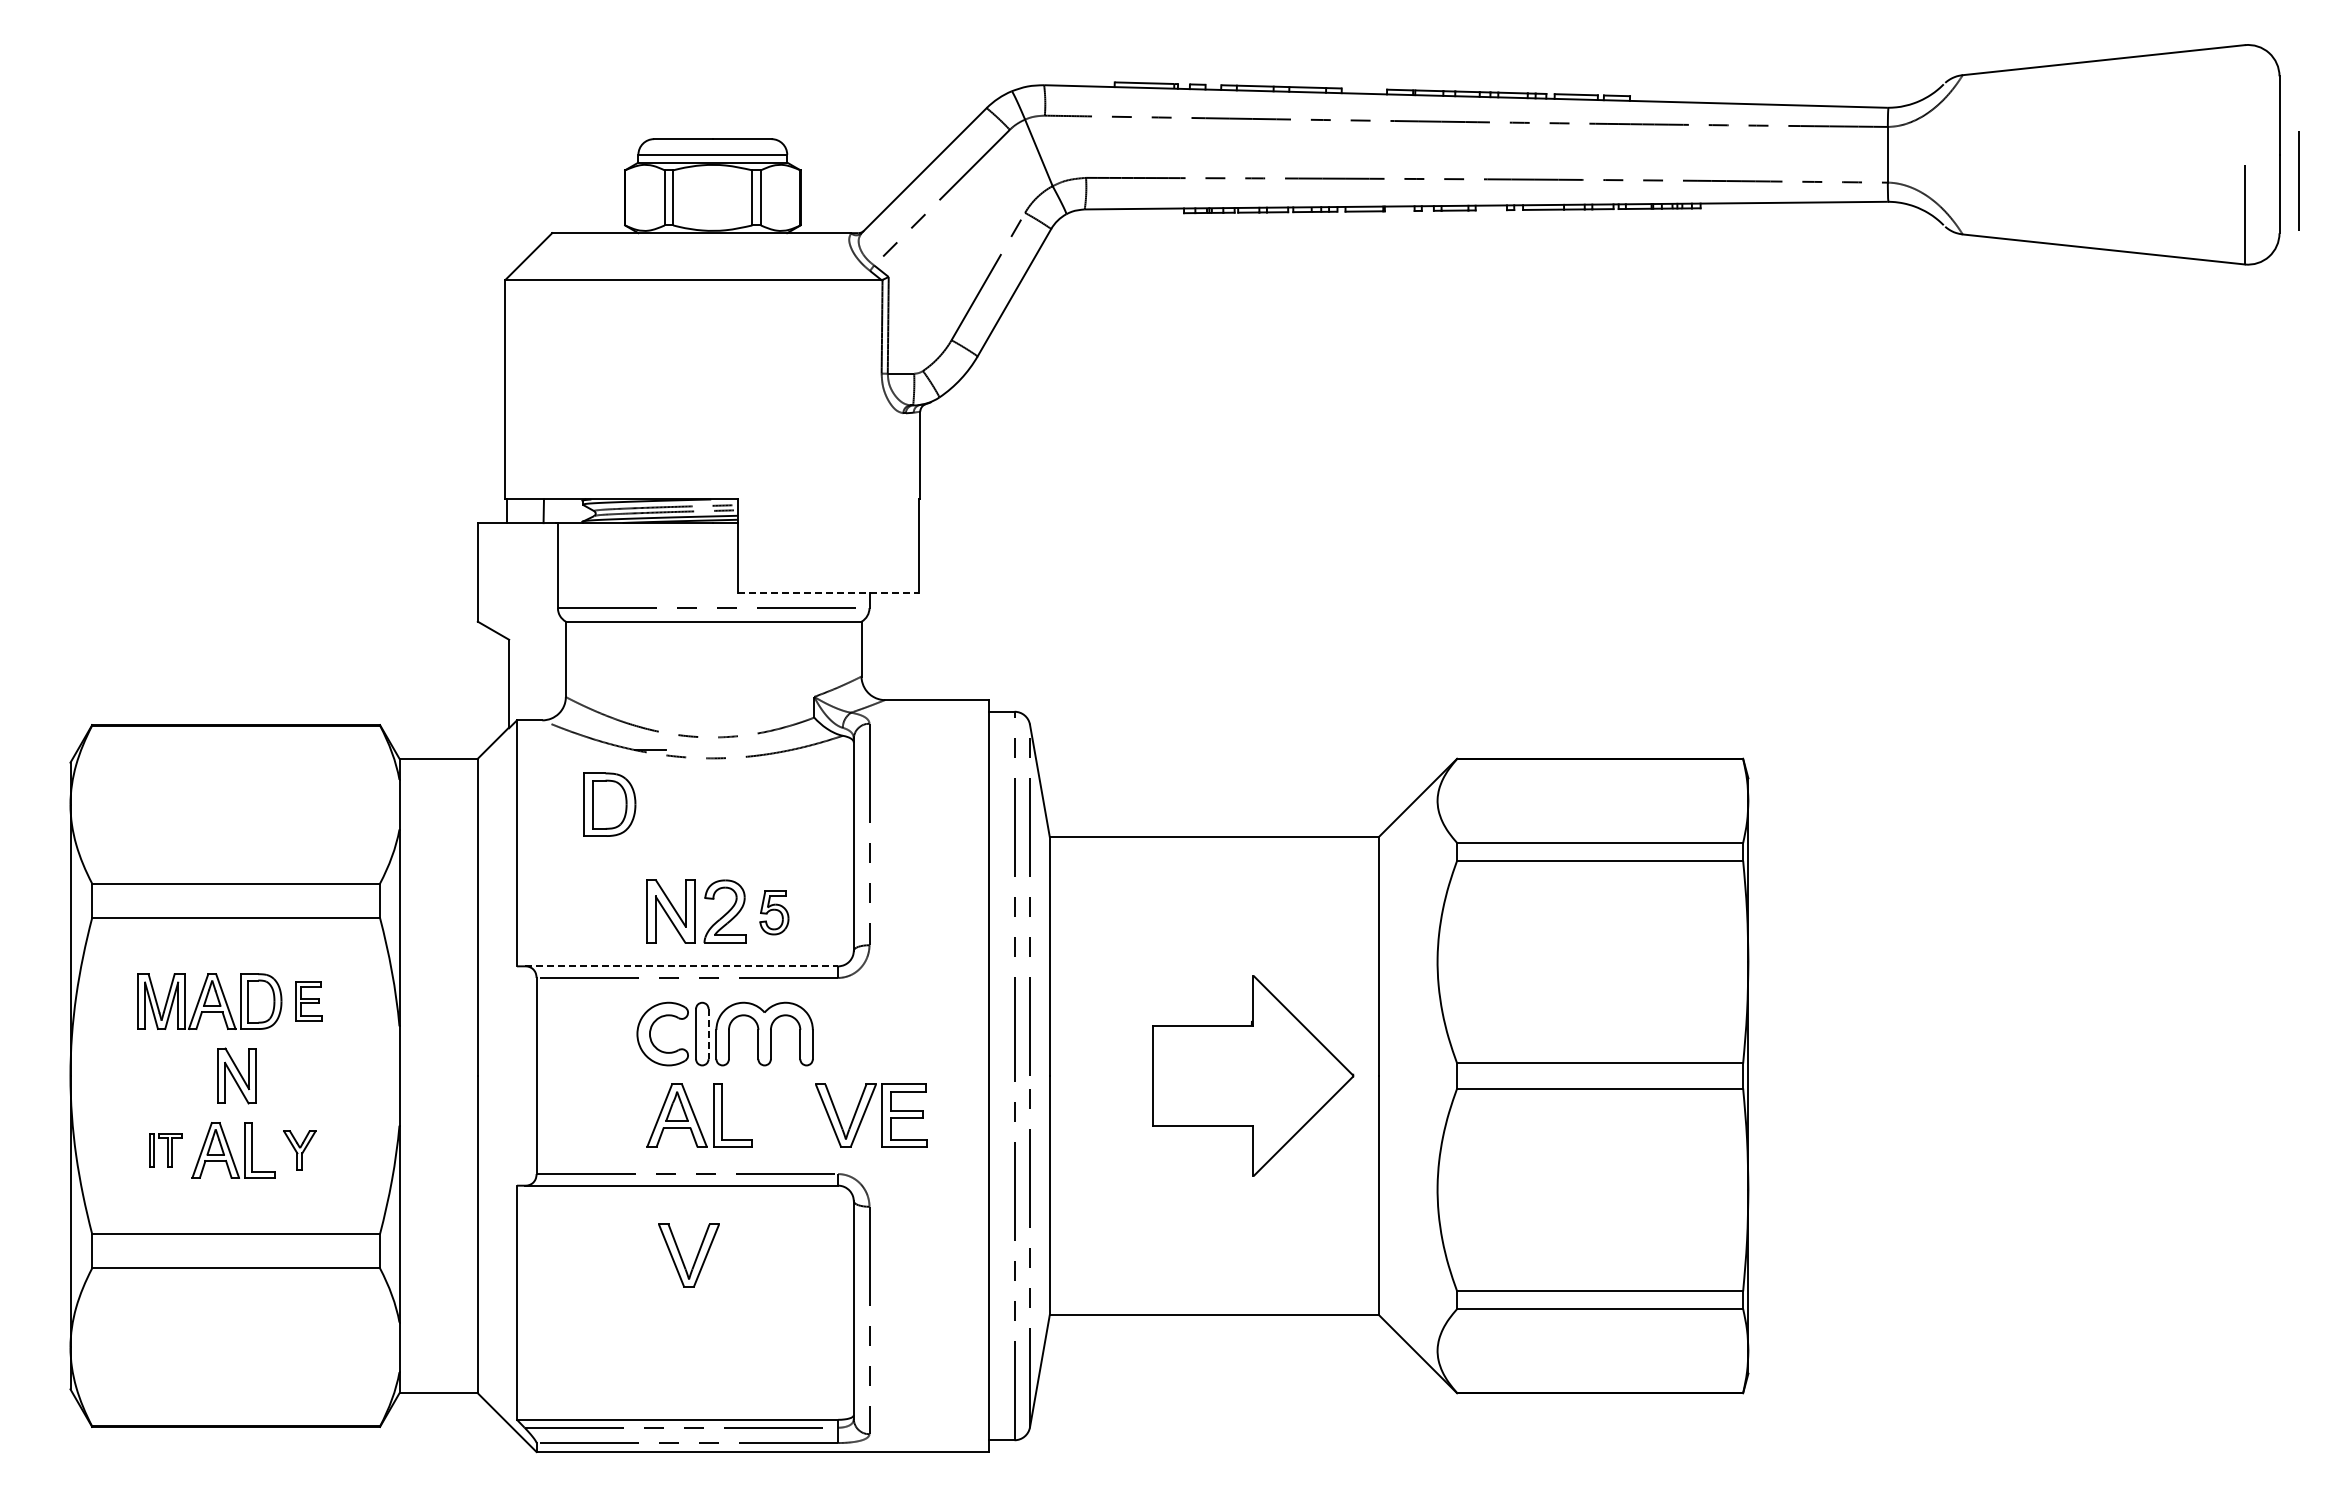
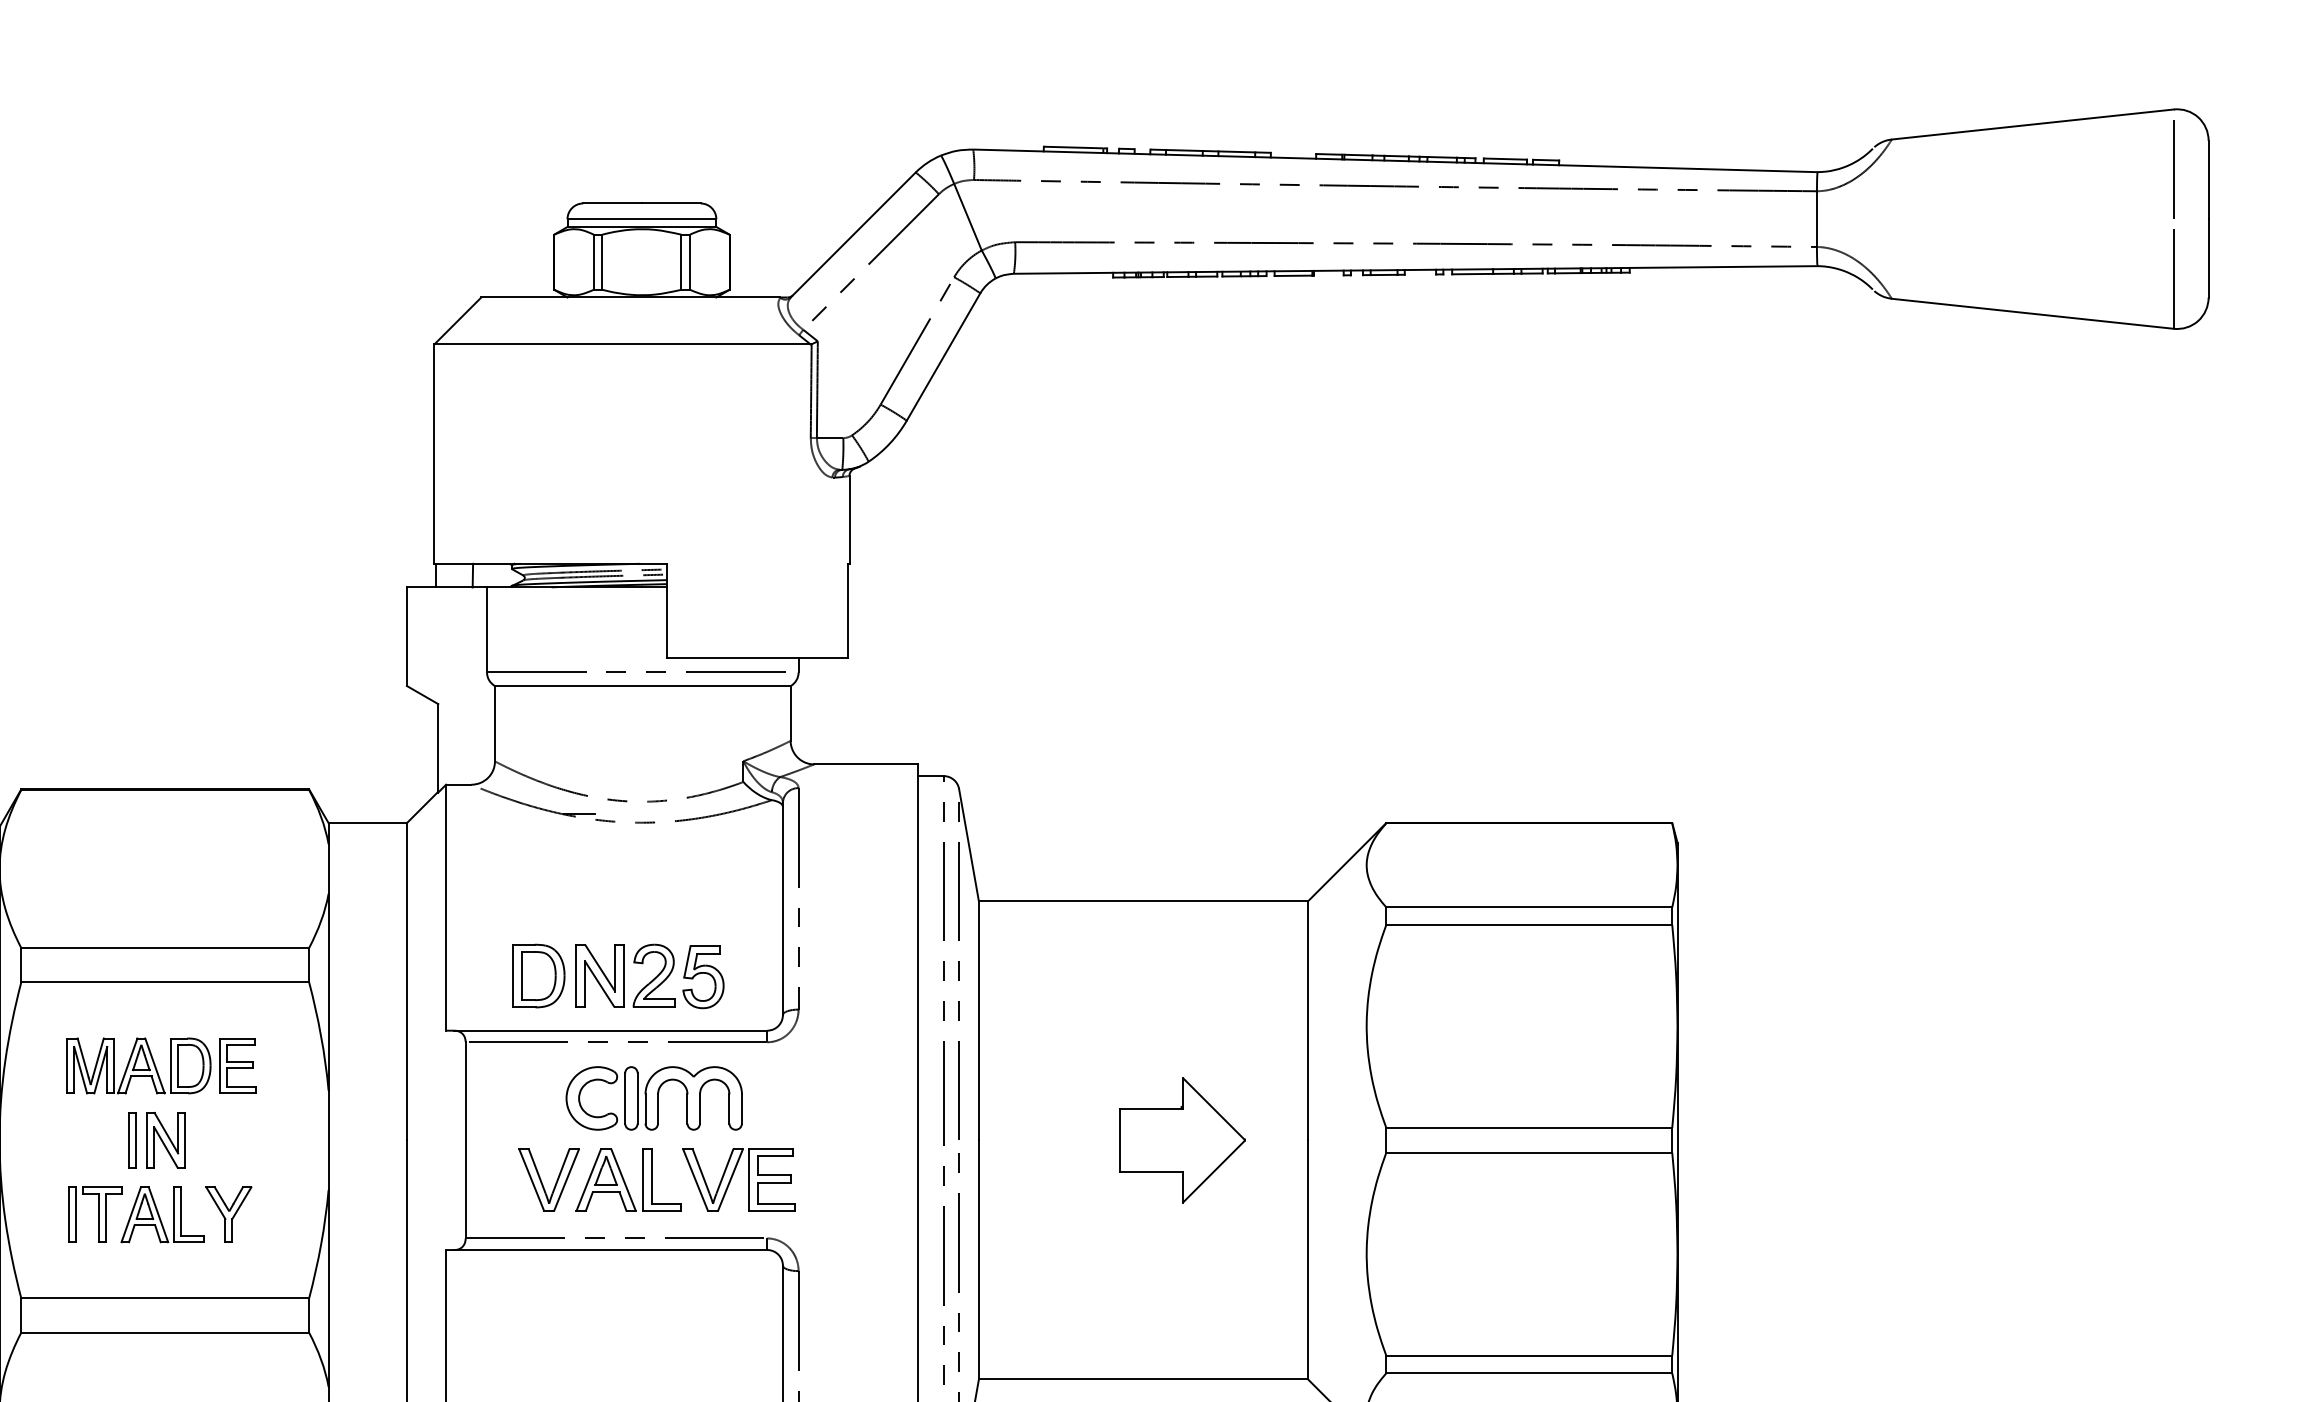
line: (2298, 180) -> (2173, 168), moved
line: (828, 593) -> (757, 657), dashed -> solid
part: (609, 804) -> (538, 975), moved
part: (774, 912) -> (703, 976), size x1.43
line: (682, 966) -> (611, 1030), dashed -> solid
part: (308, 1001) -> (237, 1065), size x1.43
line: (708, 1034) -> (637, 1098), dashed -> solid
part: (203, 1075) -> (132, 1139), added
part: (1253, 1075) -> (1182, 1139), size x0.62
part: (865, 1113) -> (732, 1177), moved
part: (165, 1150) -> (94, 1214), size x1.67
part: (299, 1150) -> (228, 1214), size x1.43
part: (682, 1257) -> (542, 1181), moved

